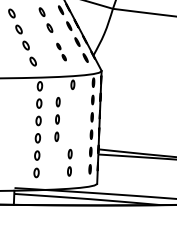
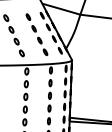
part: (61, 51) -> (42, 45), size x1.43
part: (57, 119) -> (49, 95), moved

